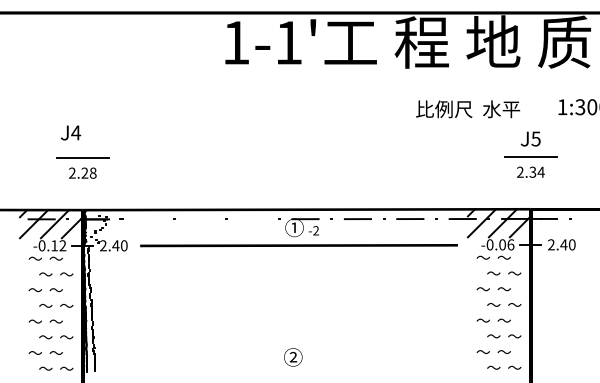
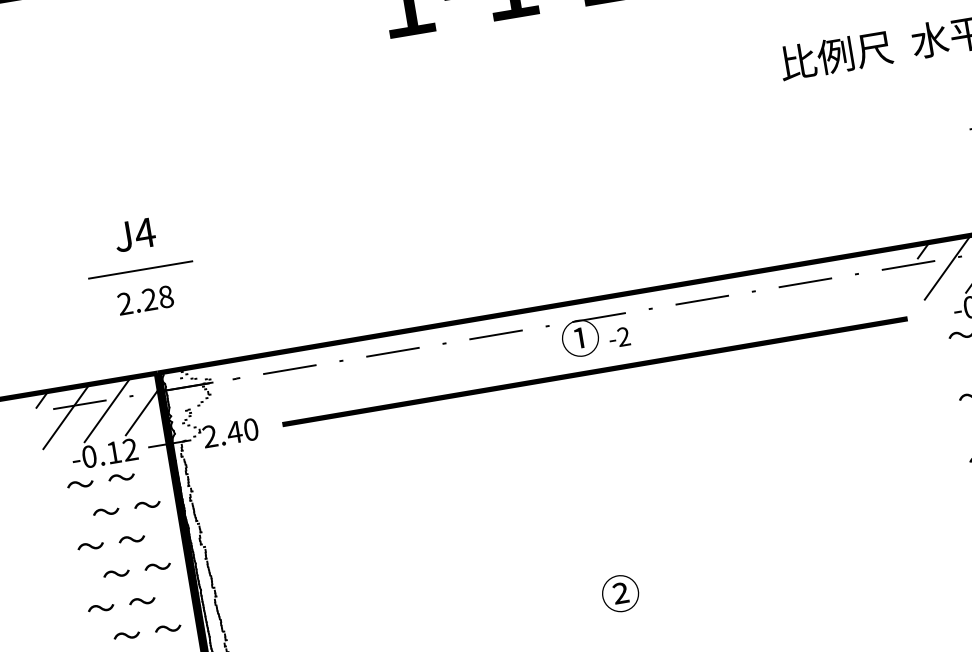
text: (70, 132) -> (133, 234), moved
line: (148, 219) -> (290, 369), added
line: (200, 219) -> (392, 352), added
line: (253, 219) -> (496, 335), added

